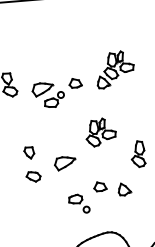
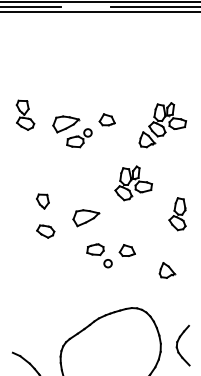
part: (115, 70) -> (162, 125), moved
part: (124, 189) -> (167, 270), moved
part: (79, 203) -> (99, 255), moved

